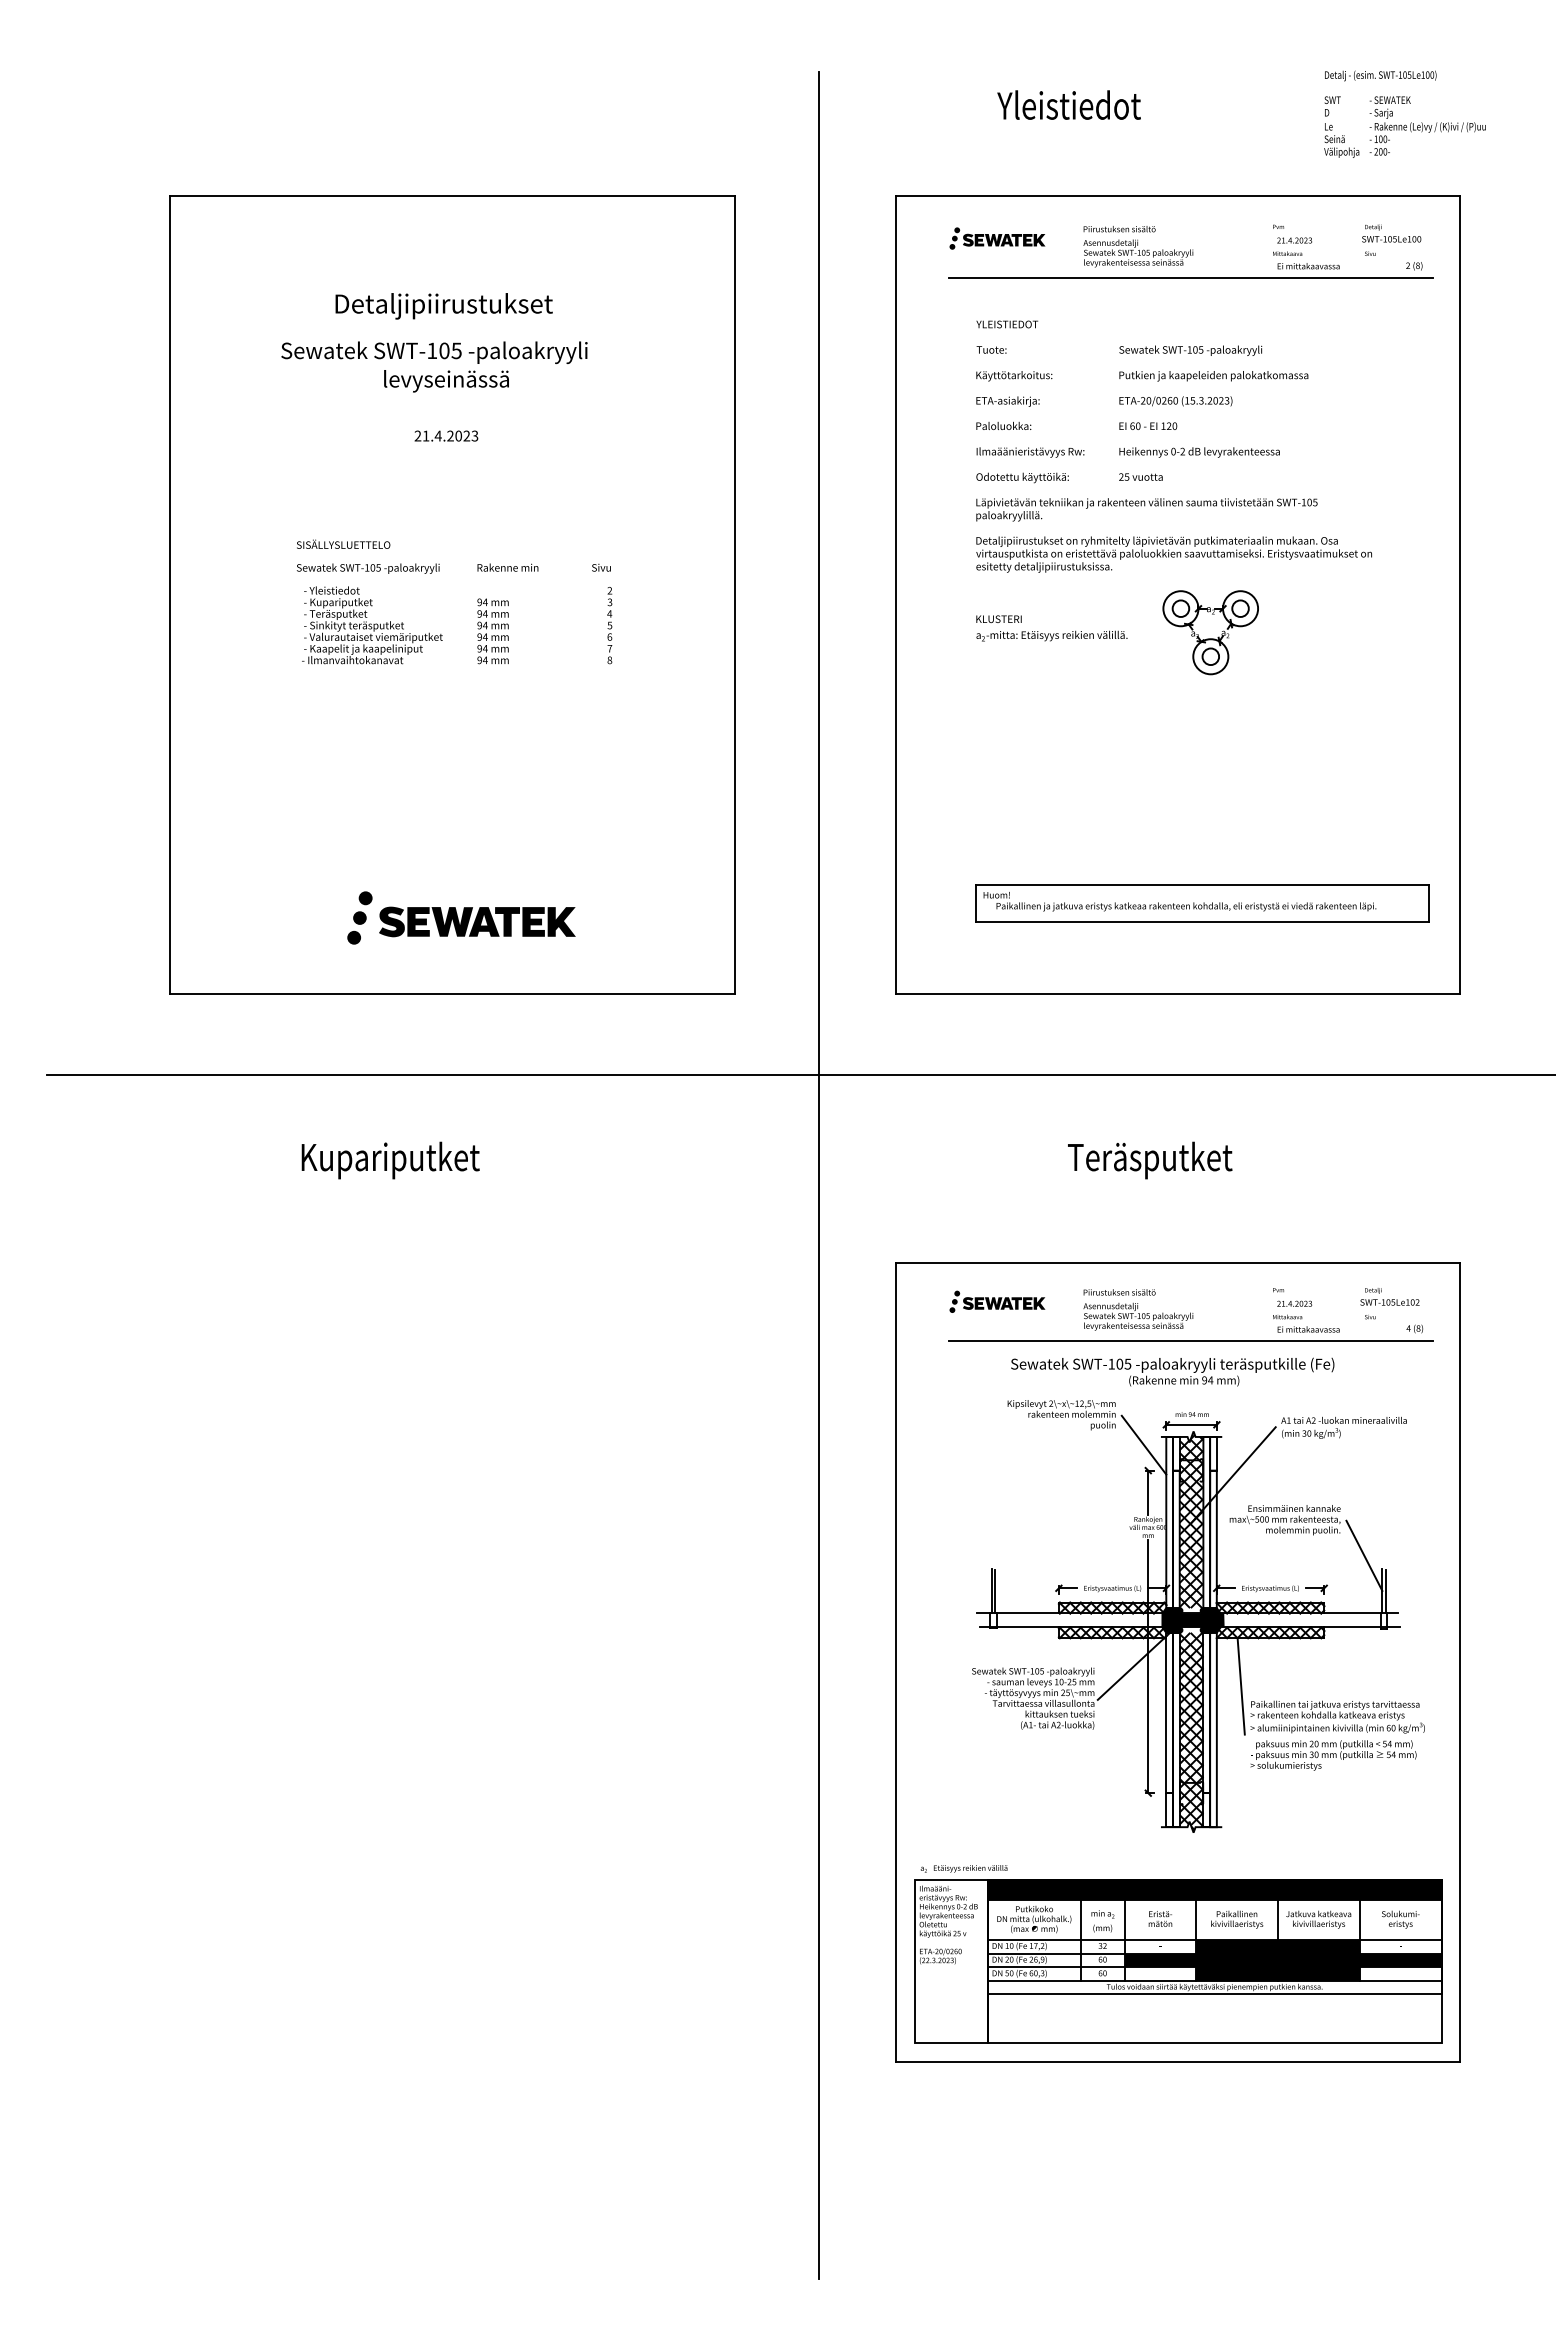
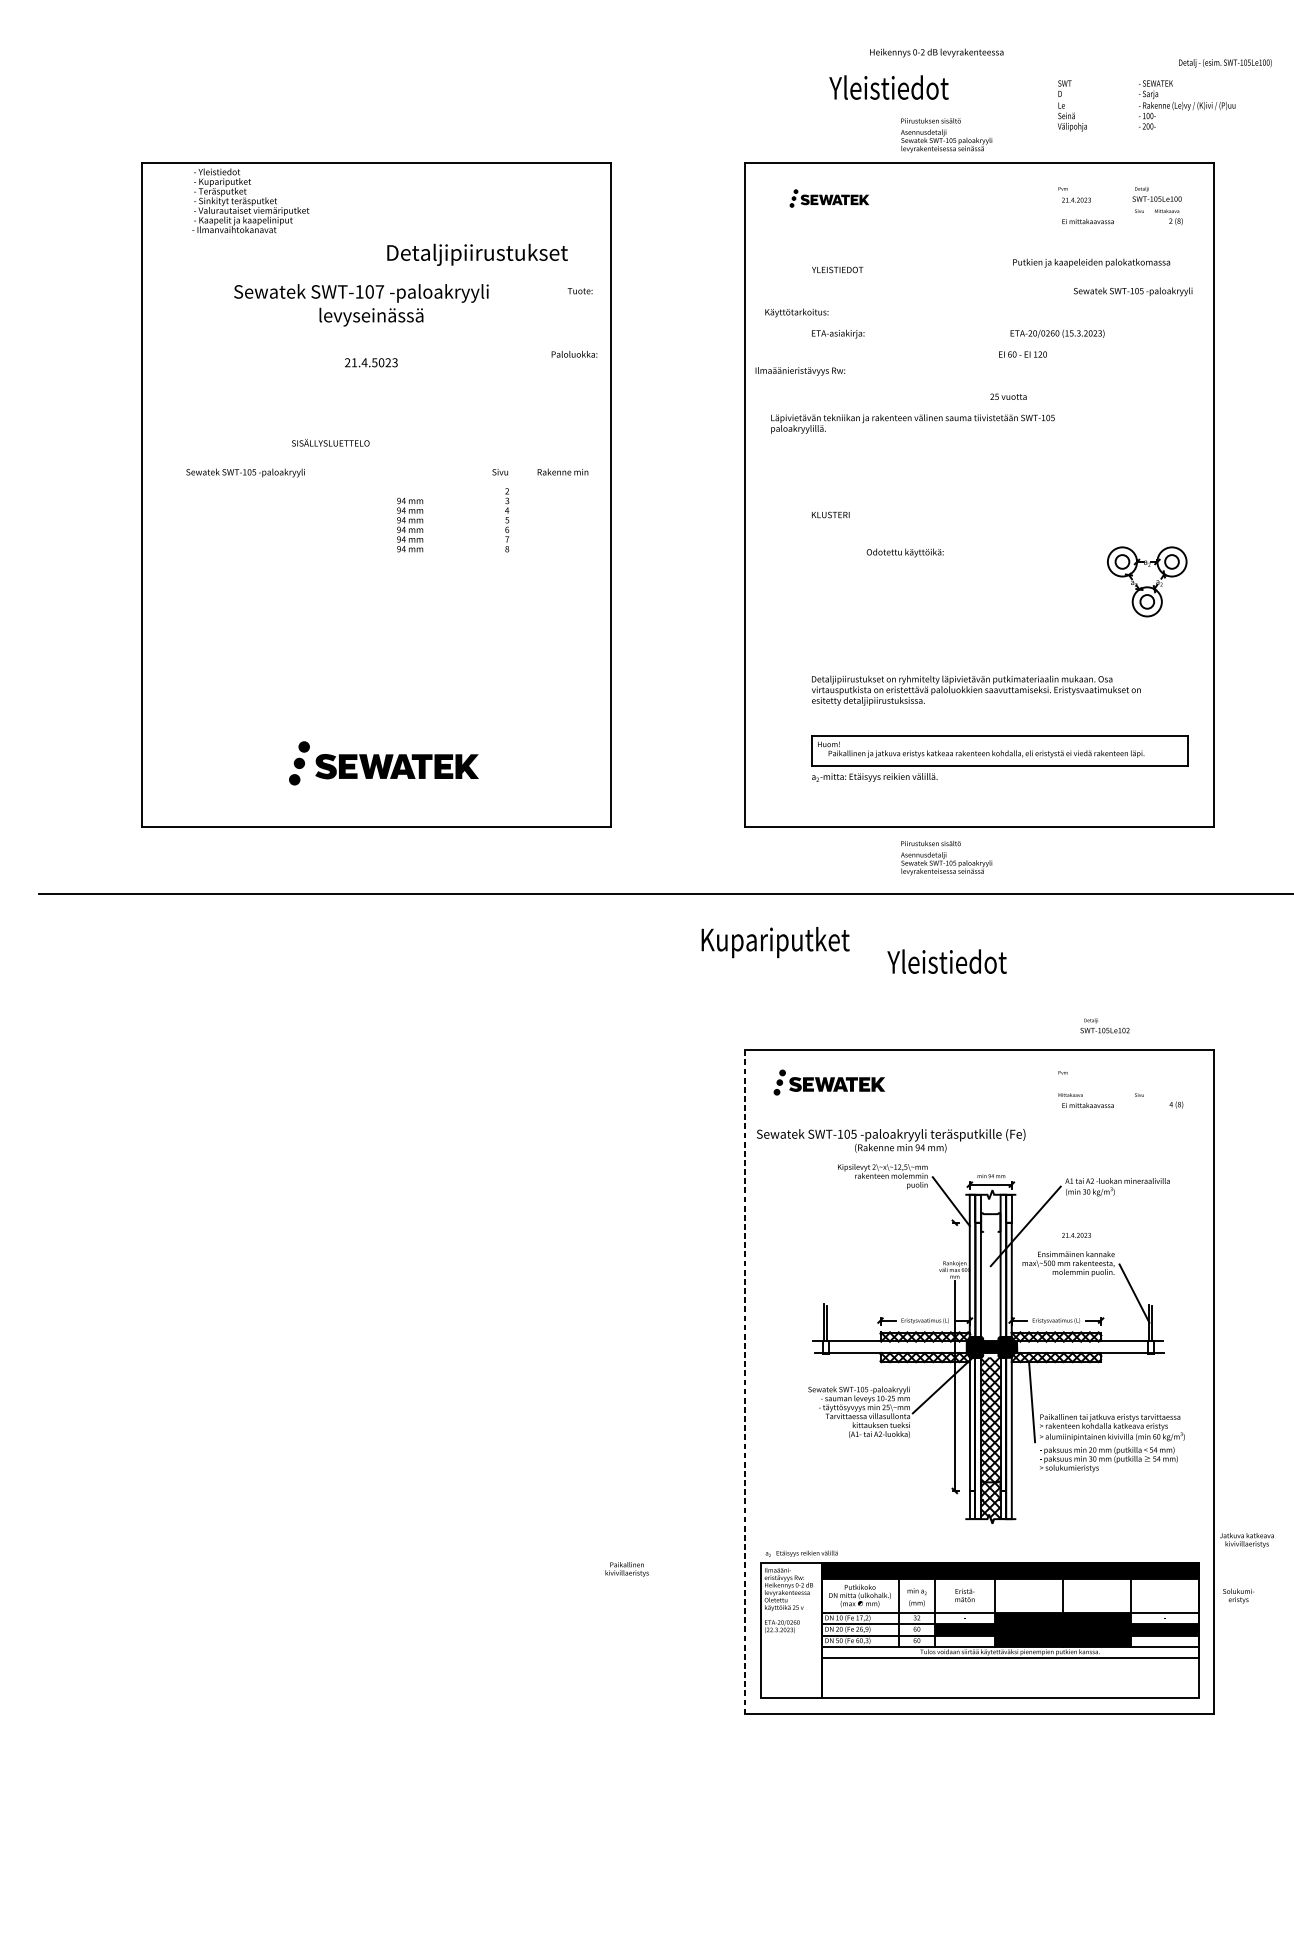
text: (1380, 75) -> (1225, 62), moved
text: (1341, 126) -> (1072, 105), moved
text: (1138, 246) -> (946, 135), moved
text: (1287, 253) -> (1166, 210), moved
line: (1191, 277) -> (990, 230), removed
text: (443, 306) -> (476, 255), moved
text: (991, 349) -> (580, 290), moved
text: (456, 350) -> (379, 291), SWT-105 -> SWT-107
text: (1190, 350) -> (1132, 291), moved
text: (1014, 376) -> (797, 313), moved
text: (1213, 376) -> (1091, 263), moved
text: (1175, 401) -> (1057, 333), moved
text: (1003, 425) -> (574, 353), moved
text: (1148, 425) -> (1023, 353), moved
text: (450, 435) -> (374, 362), 21.4.2023 -> 21.4.5023
text: (1030, 452) -> (800, 371), moved
text: (1199, 452) -> (936, 53), moved
text: (1140, 476) -> (1008, 396), moved
text: (1022, 477) -> (905, 552), moved
text: (1146, 509) -> (912, 423), moved
text: (343, 543) -> (330, 442), moved
text: (1173, 554) -> (975, 690), moved
text: (507, 567) -> (562, 471), moved
text: (367, 568) -> (245, 472), moved
text: (372, 625) -> (250, 200), moved
part: (1210, 632) -> (1147, 581), moved
text: (1051, 635) -> (874, 777), moved
text: (390, 1160) -> (775, 942), moved
text: (1149, 1160) -> (955, 964), Teräsputket -> Yleistiedot
line: (818, 1175) -> (680, 977), removed
text: (1389, 1296) -> (1104, 1025), moved
part: (997, 1301) -> (829, 1082), size x1.4
text: (1294, 1303) -> (1076, 1235), moved
text: (1138, 1309) -> (946, 857), moved
line: (1191, 1340) -> (990, 1114), removed
text: (1172, 1371) -> (890, 1140), moved
line: (1148, 1492) -> (954, 1240), removed
hatch: (1191, 1521) -> (990, 1265), removed
line: (895, 1662) -> (744, 1382), solid -> dashed
text: (1237, 1919) -> (627, 1569), moved
text: (1318, 1919) -> (1246, 1540), moved
text: (1400, 1919) -> (1238, 1595), moved

